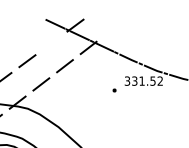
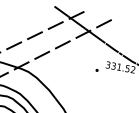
line: (112, 29) -> (104, 23), added
line: (51, 43) -> (55, 25), added

